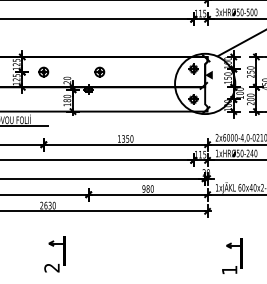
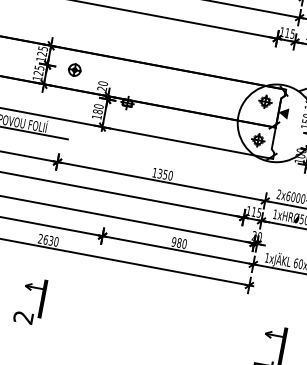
part: (99, 71) -> (145, 82), removed
part: (53, 246) -> (30, 290), moved

